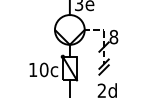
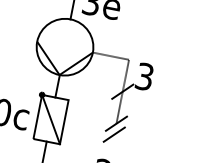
text: (113, 37) -> (143, 77), 8 -> 3

